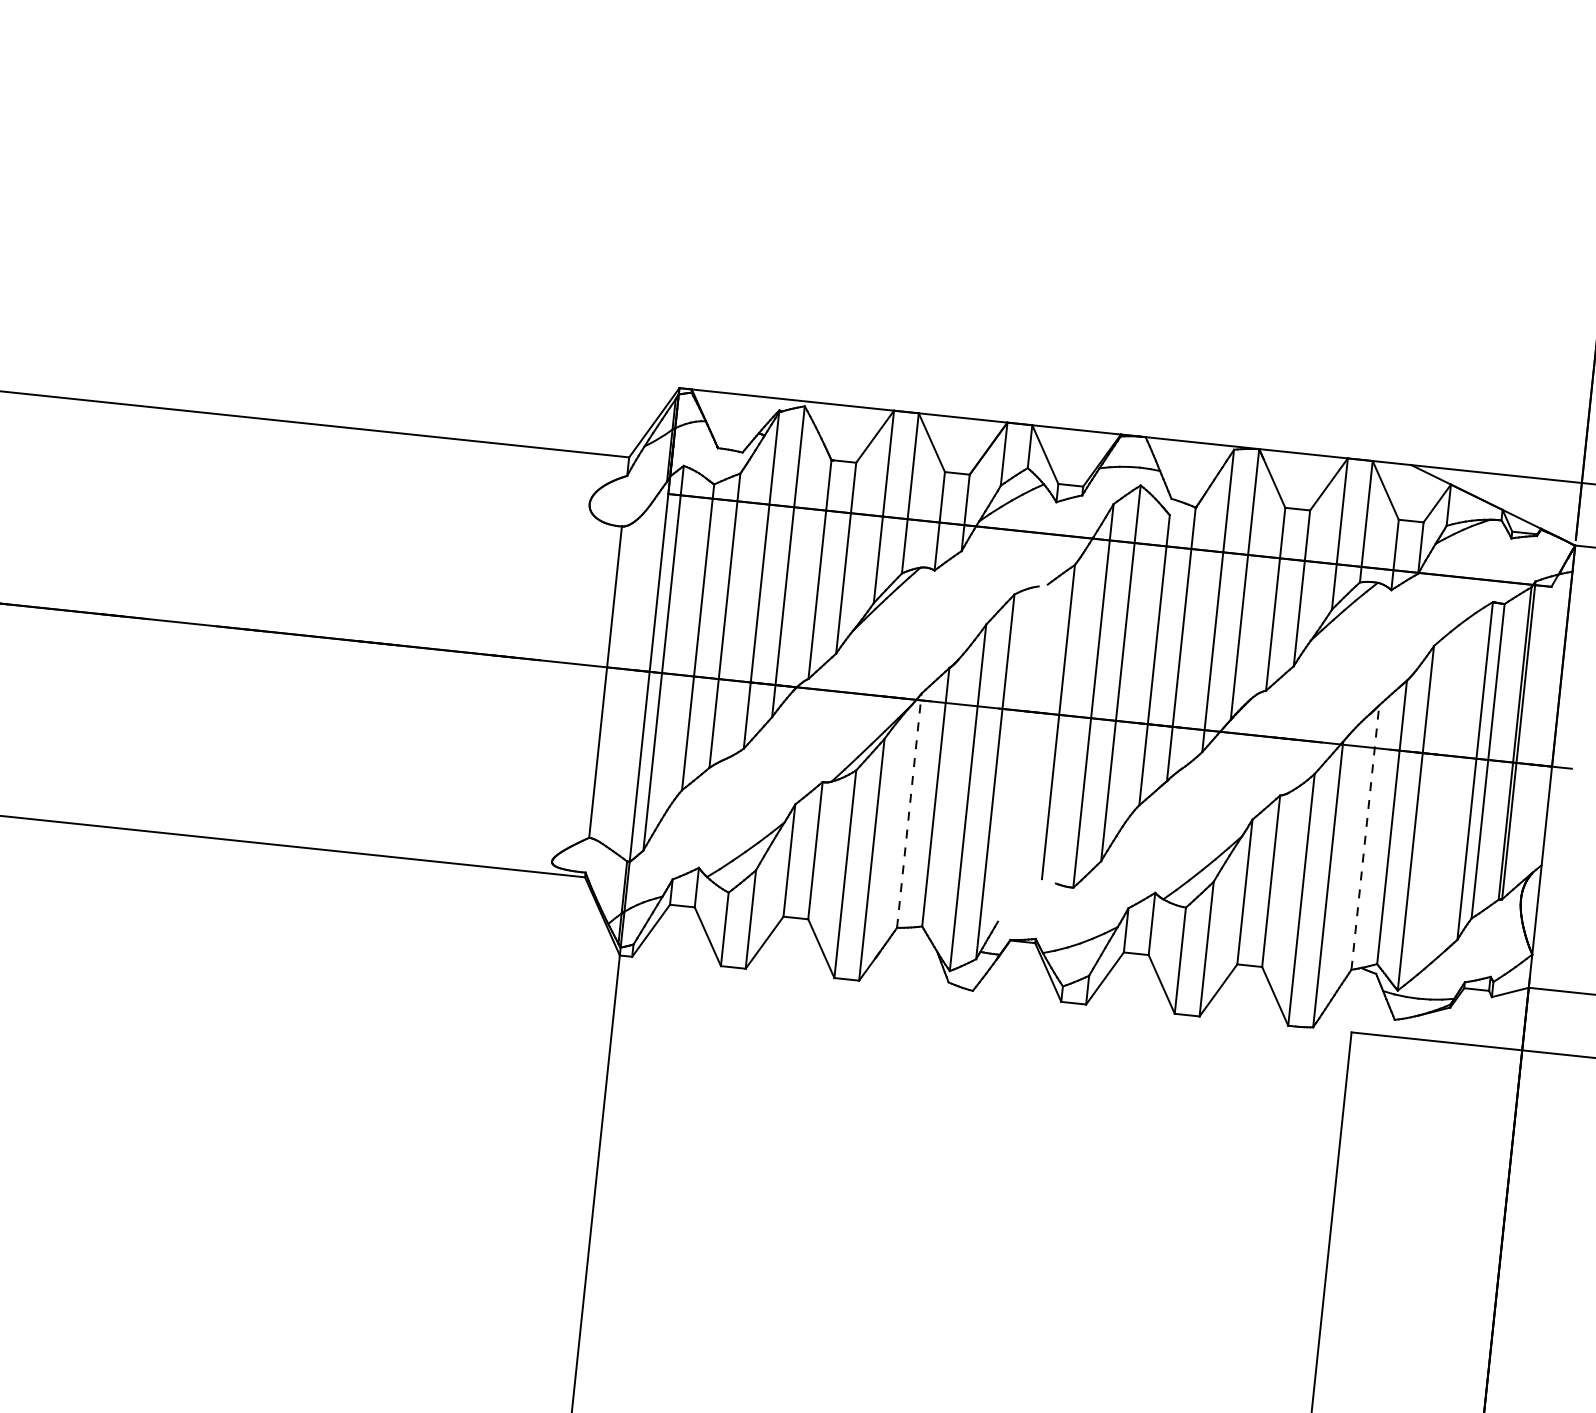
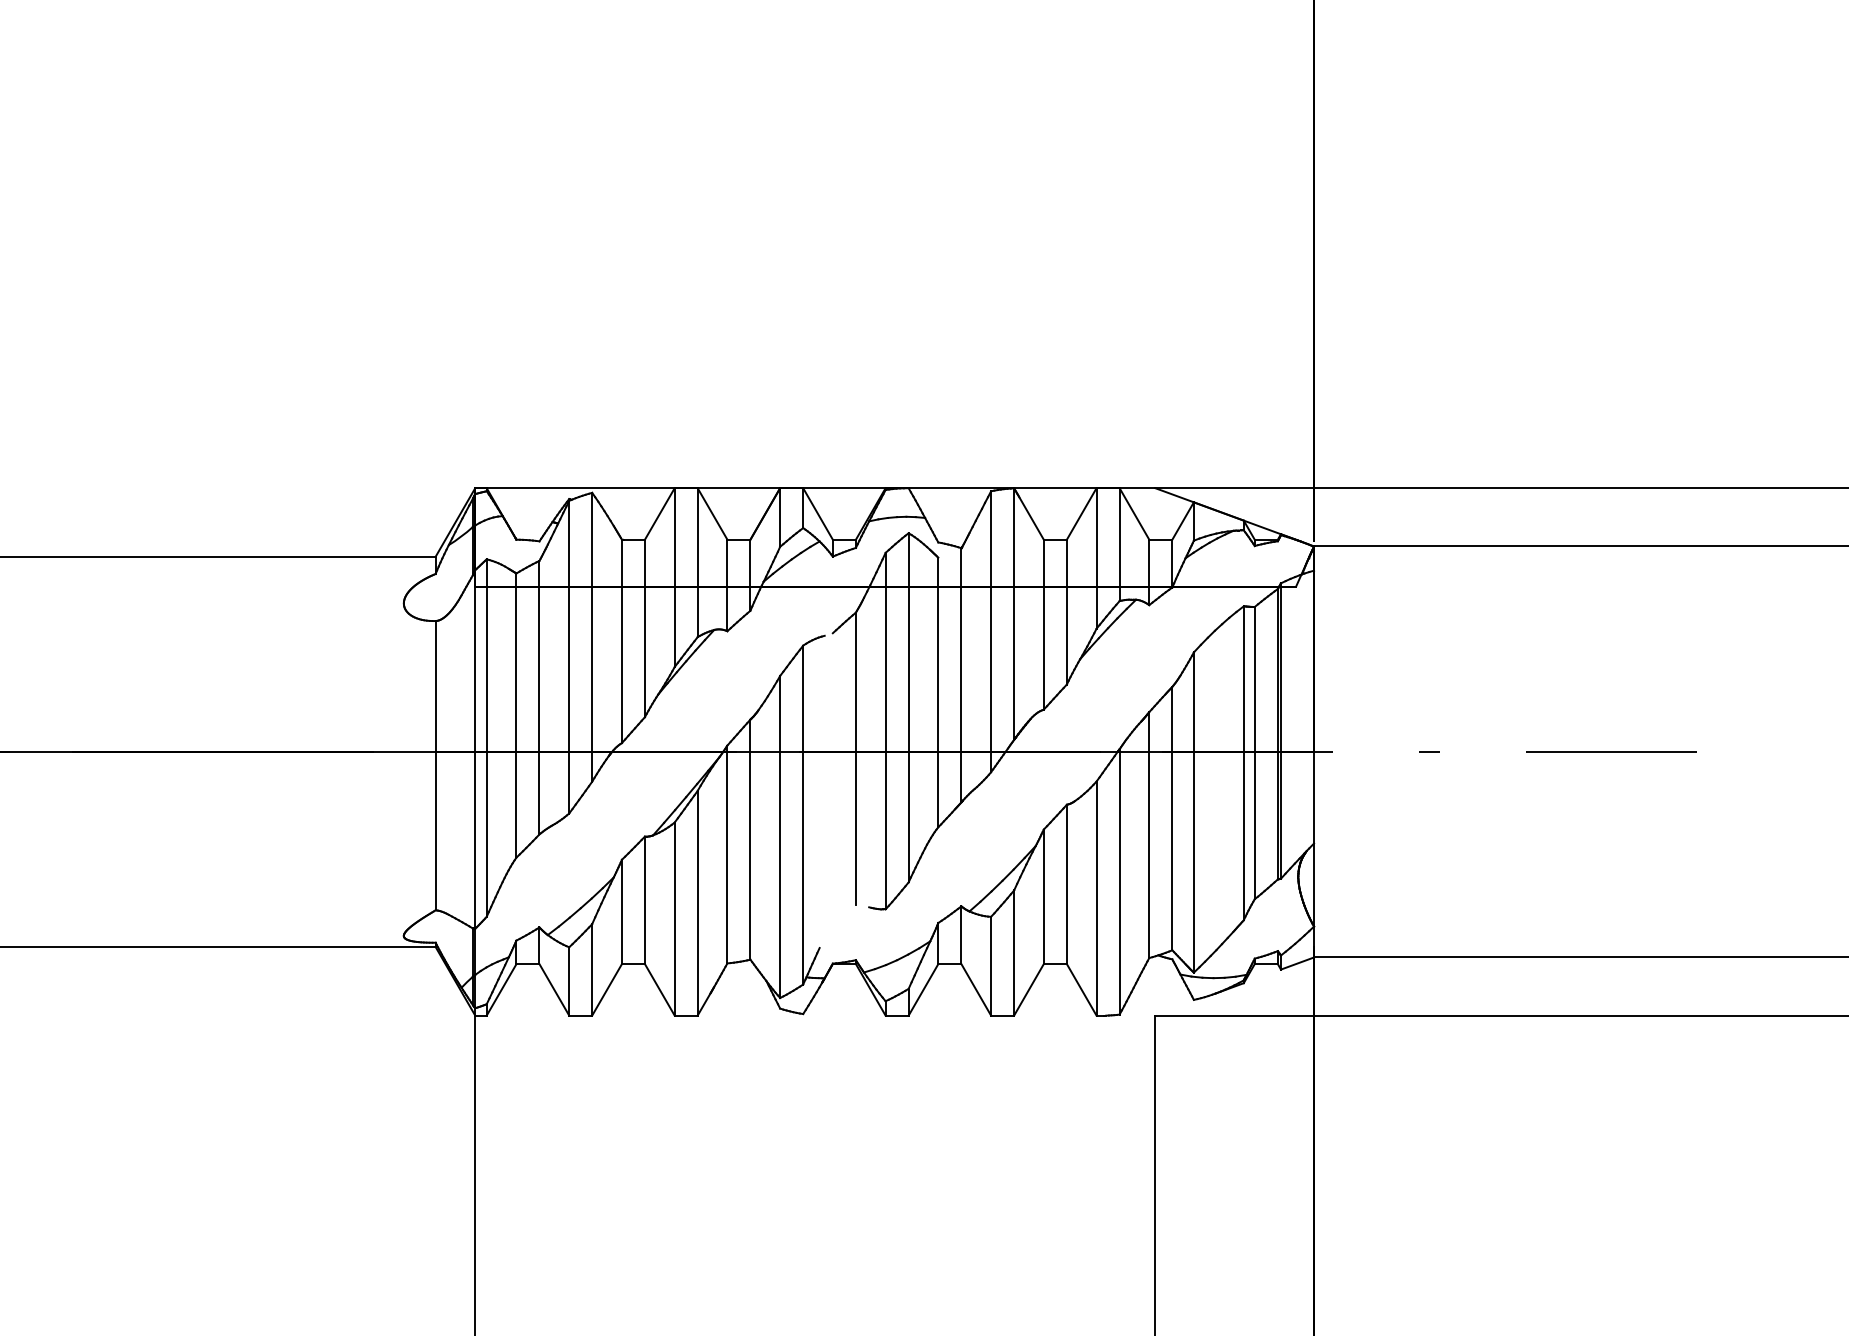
line: (909, 810) -> (727, 854), dashed -> solid
line: (1365, 837) -> (1149, 835), dashed -> solid

